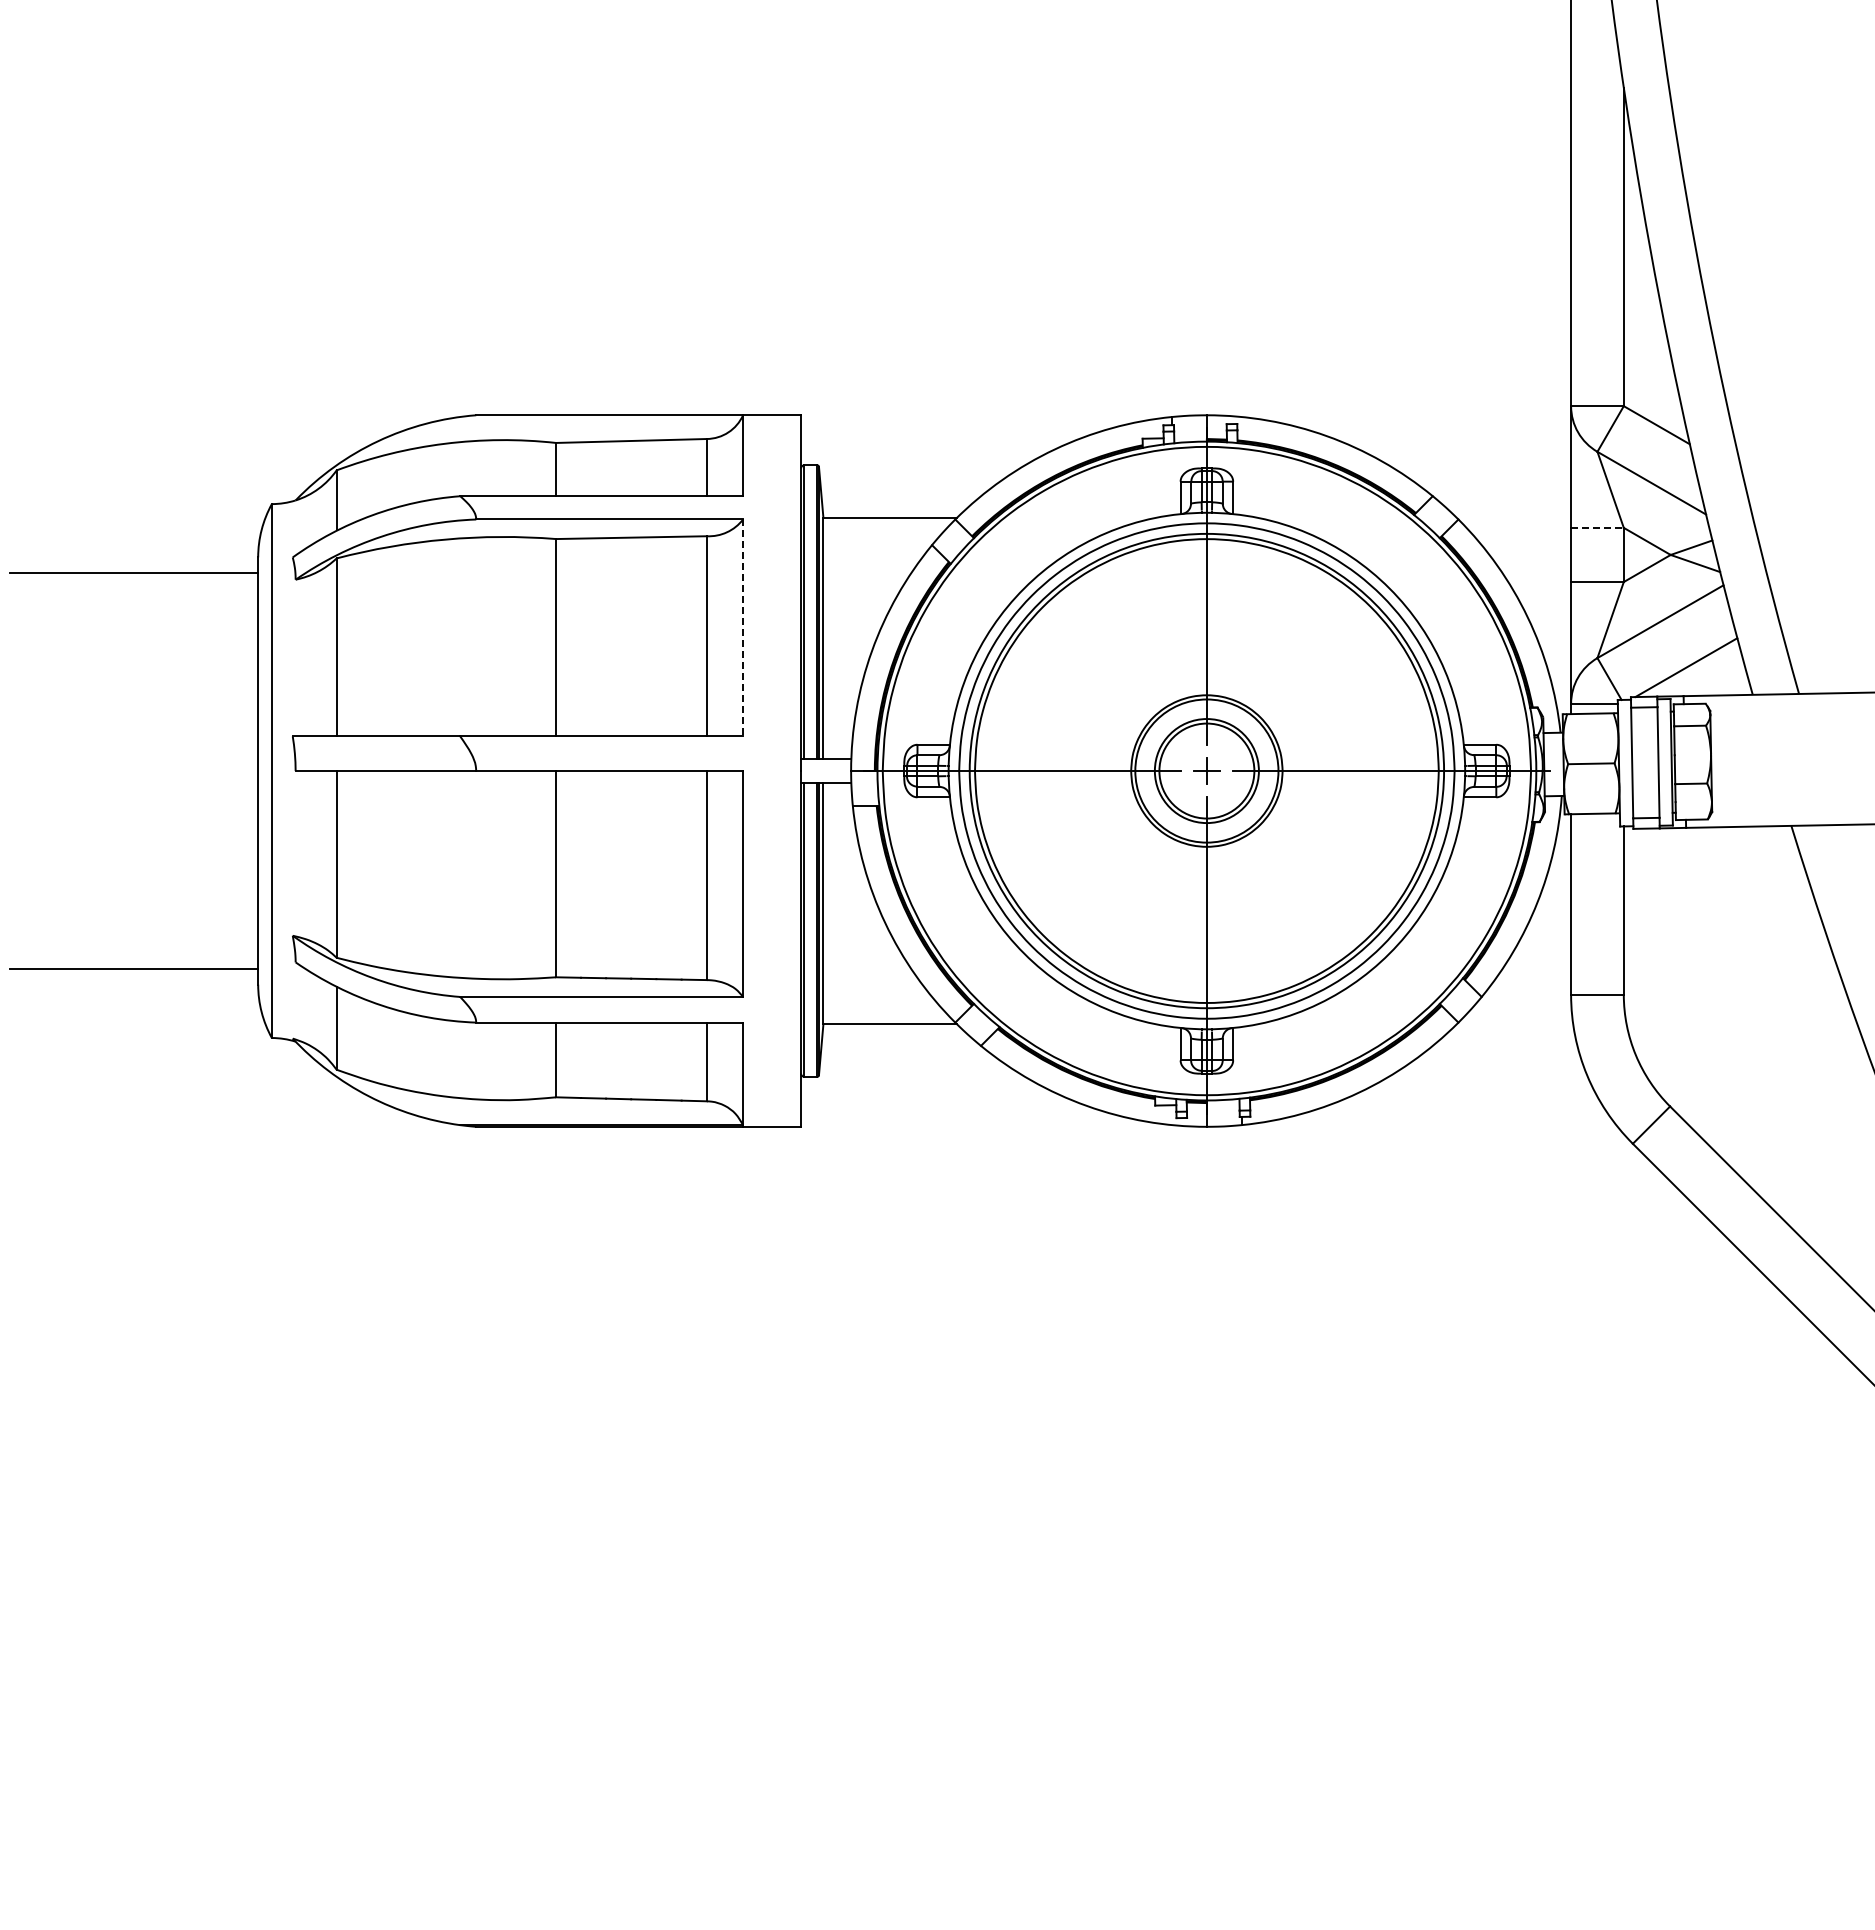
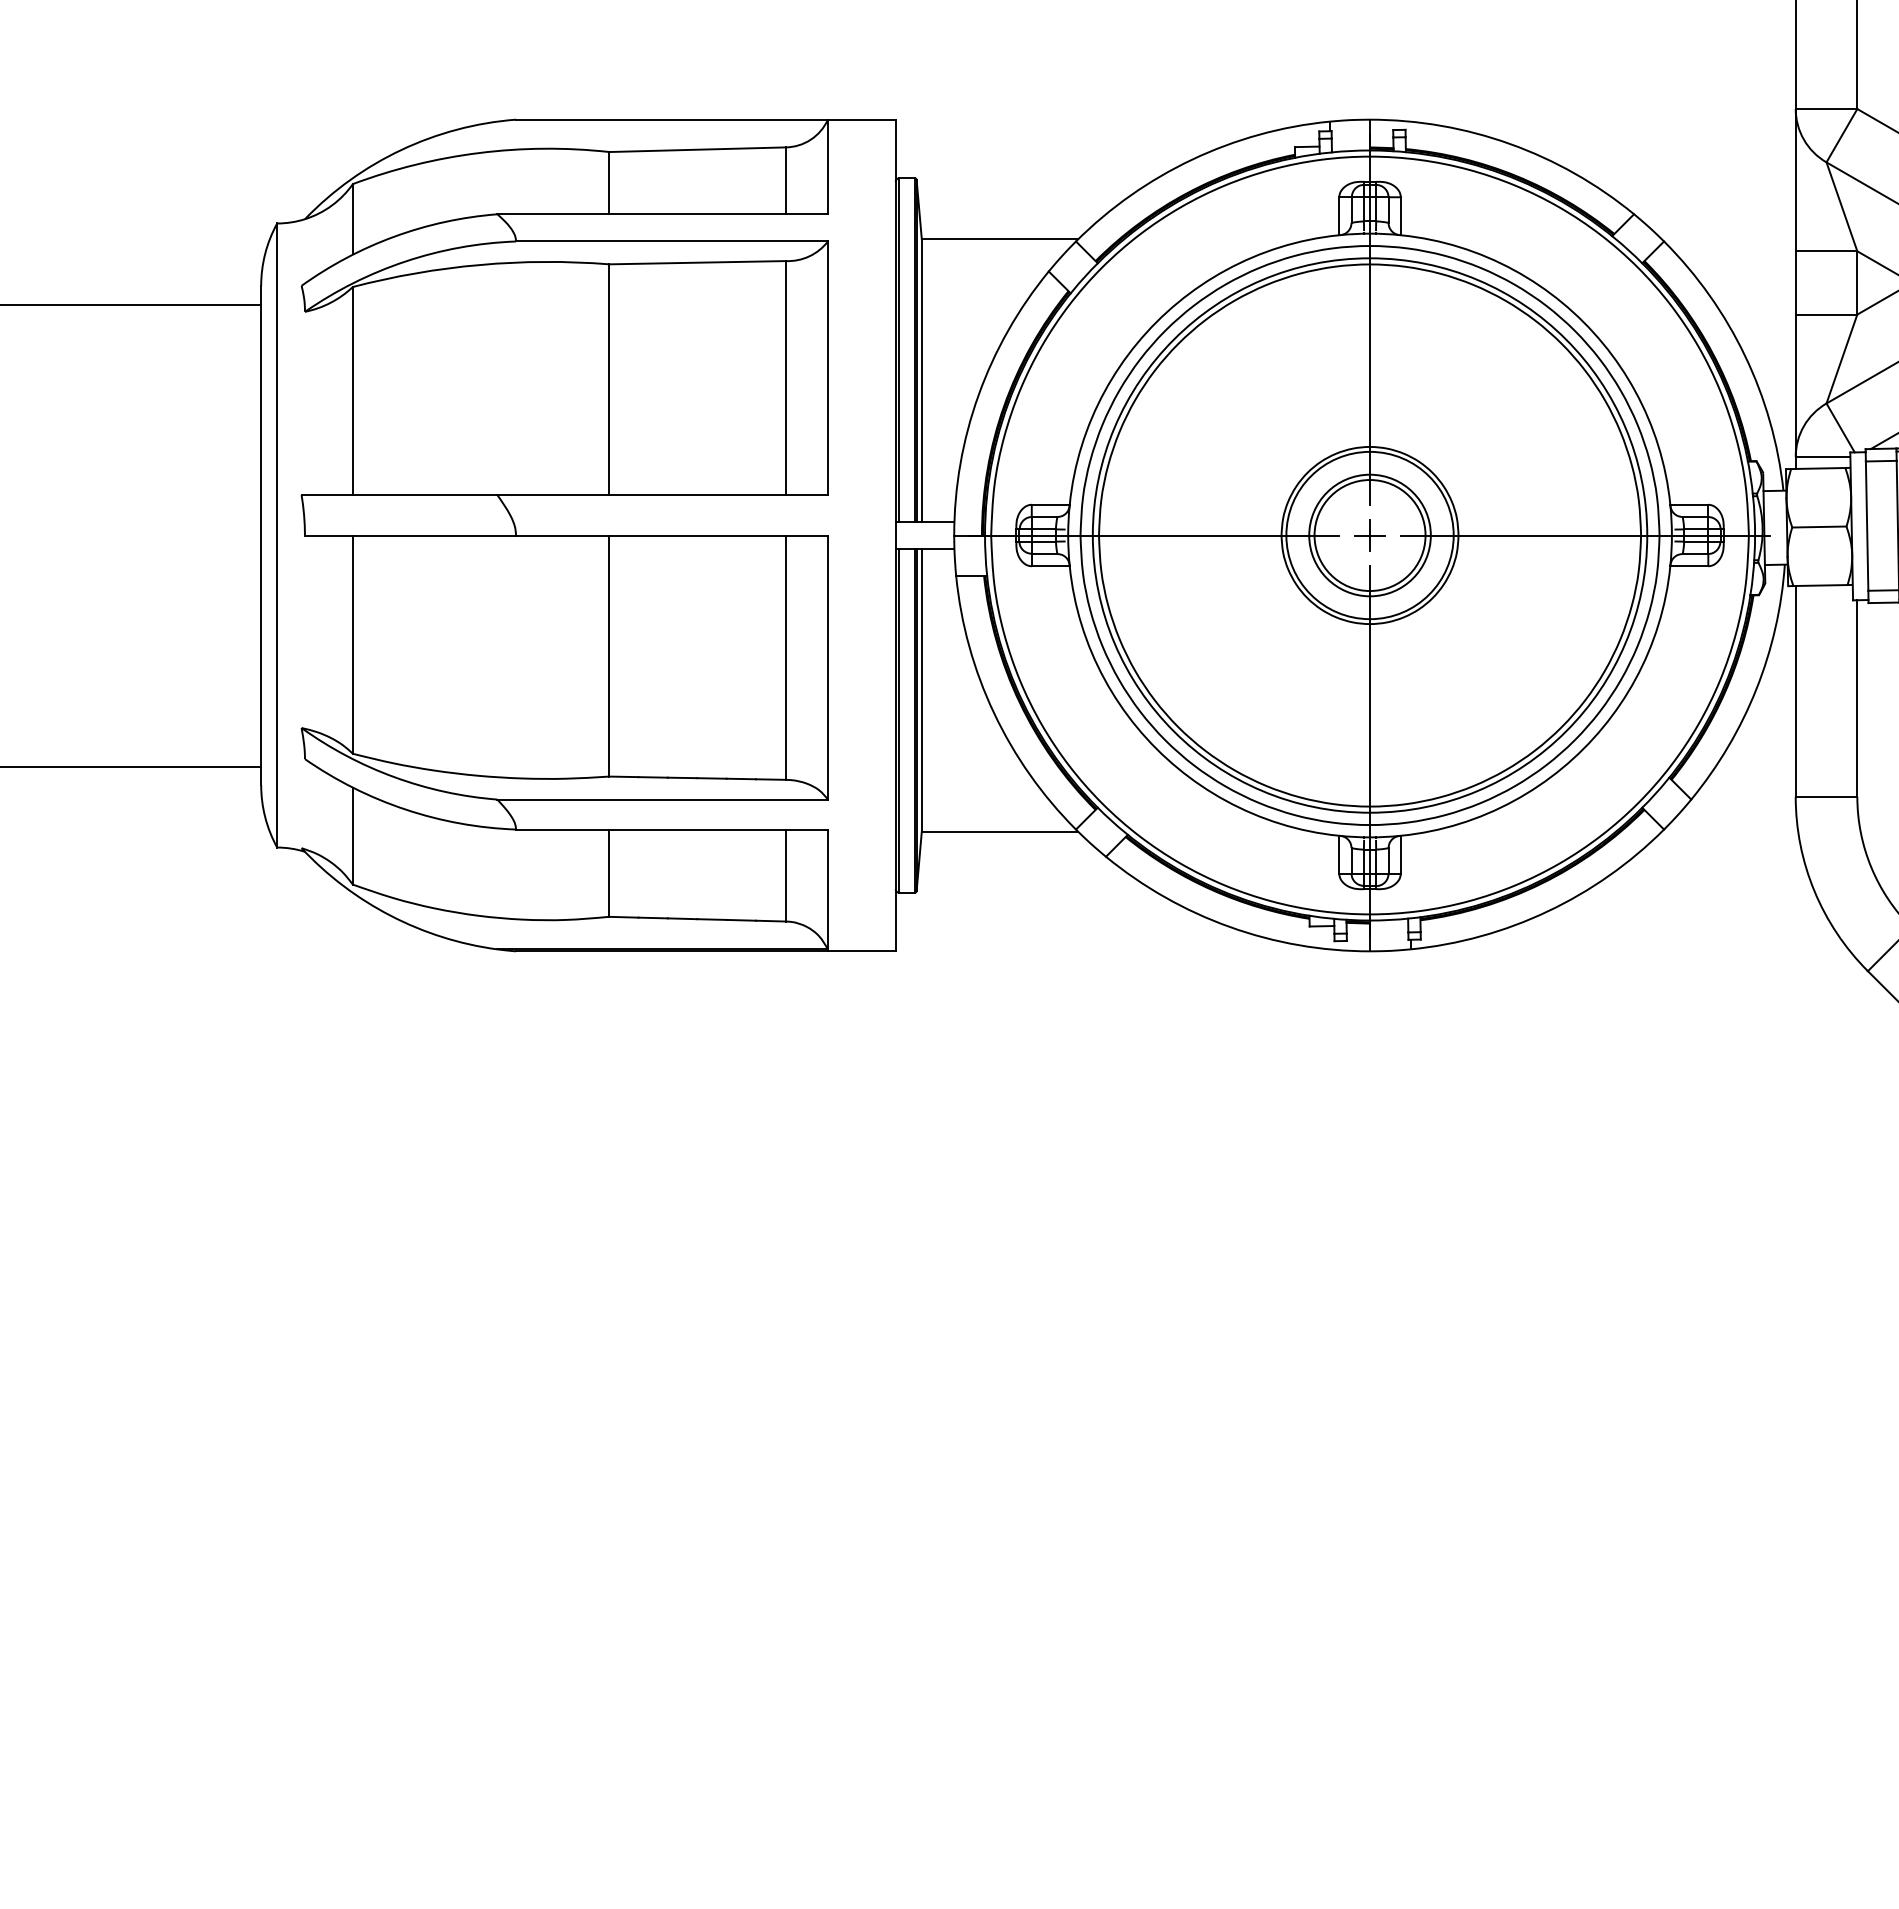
line: (1597, 527) -> (1826, 250), dashed -> solid
line: (743, 628) -> (828, 368), dashed -> solid

